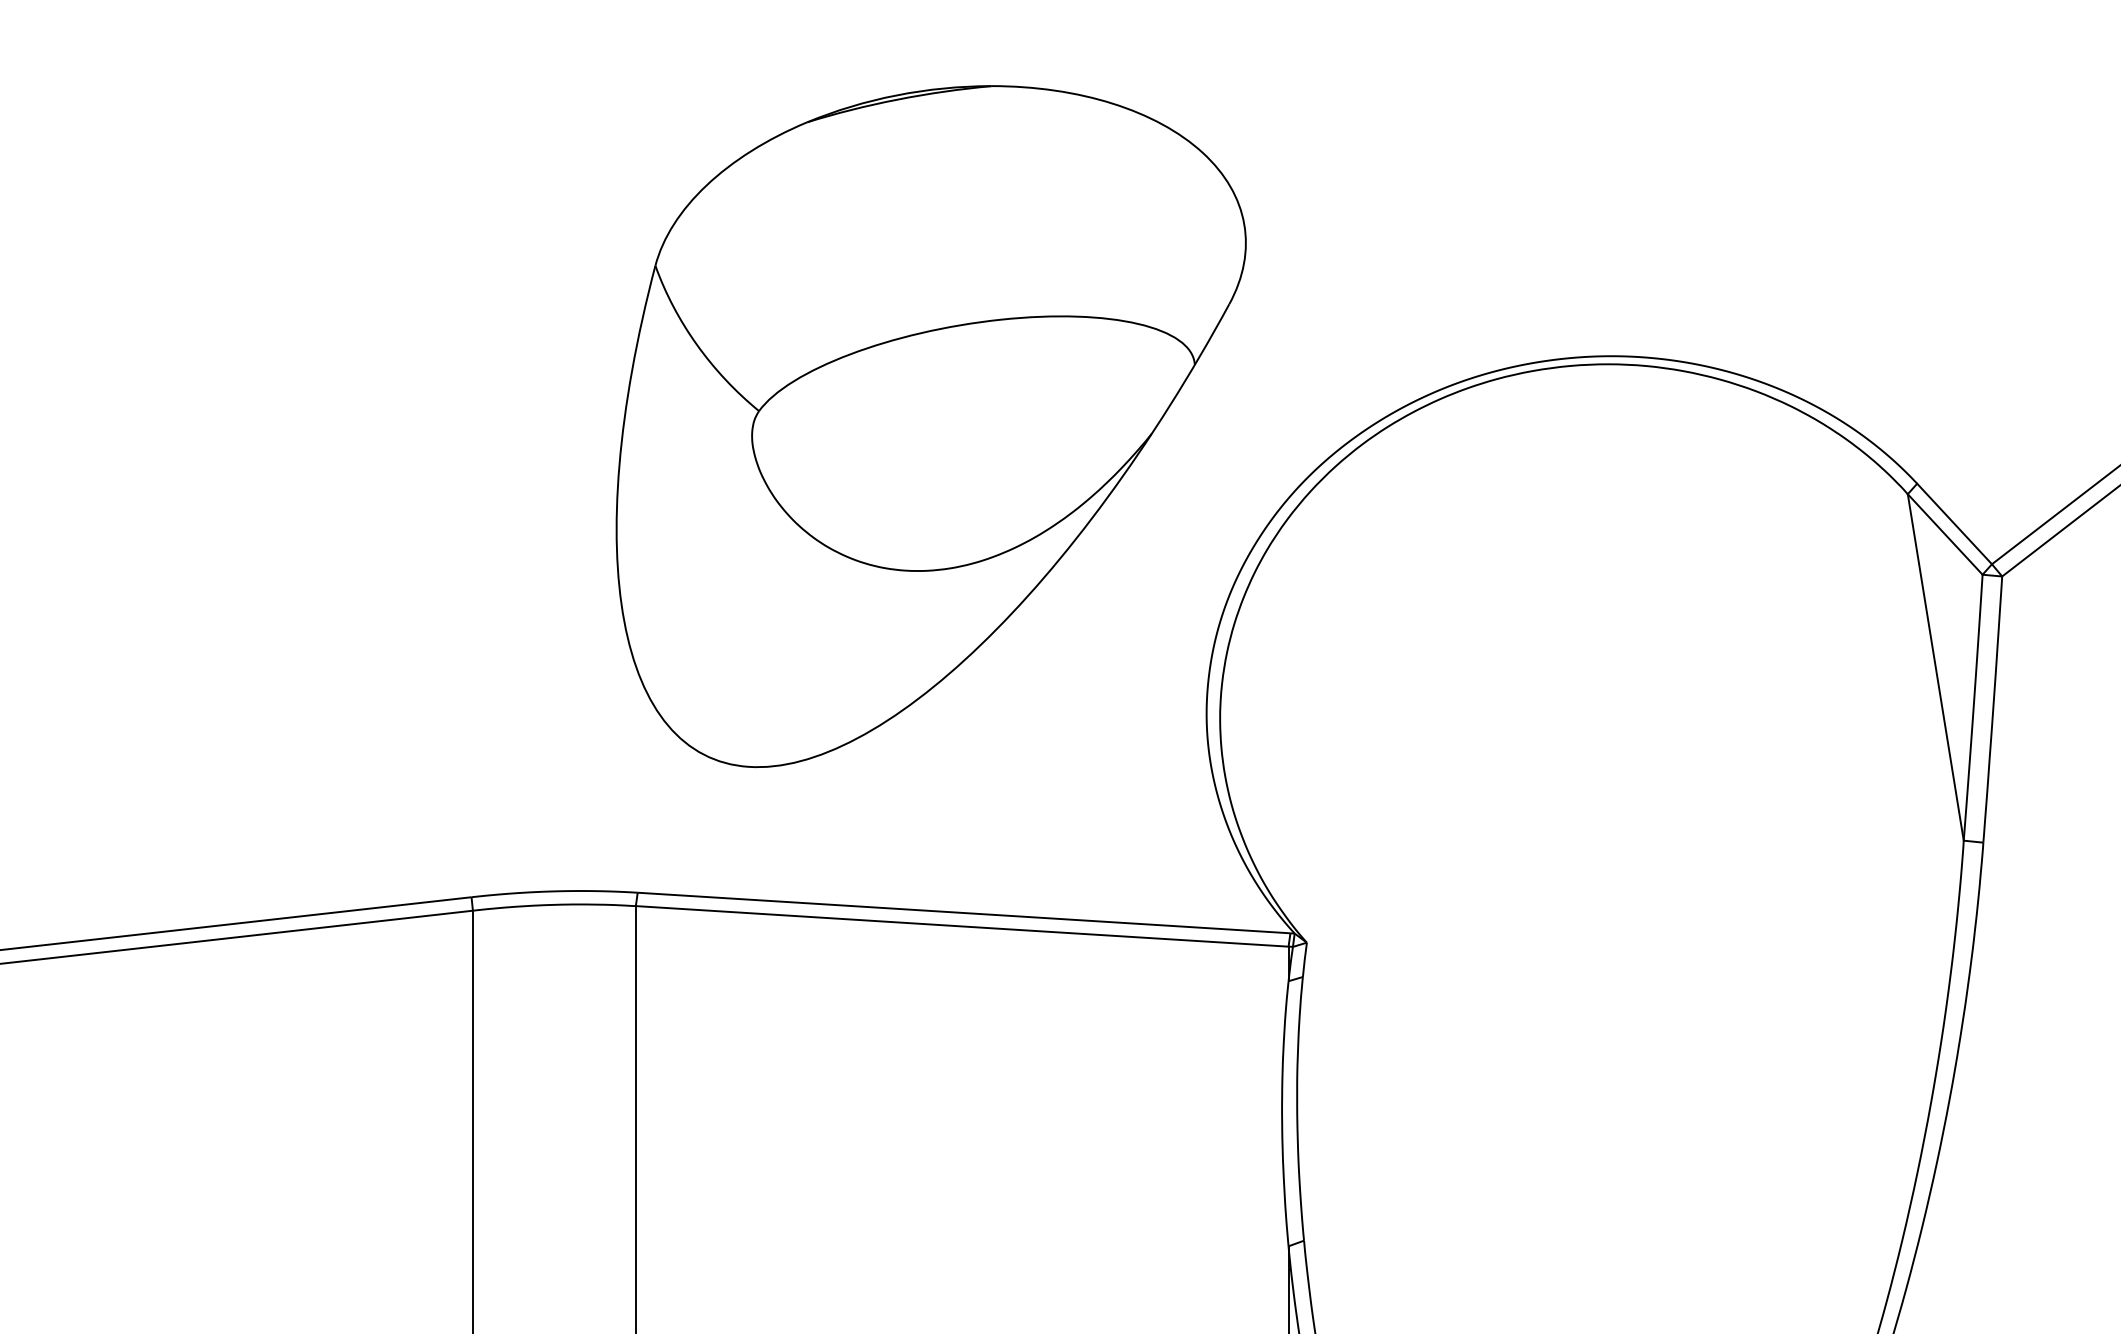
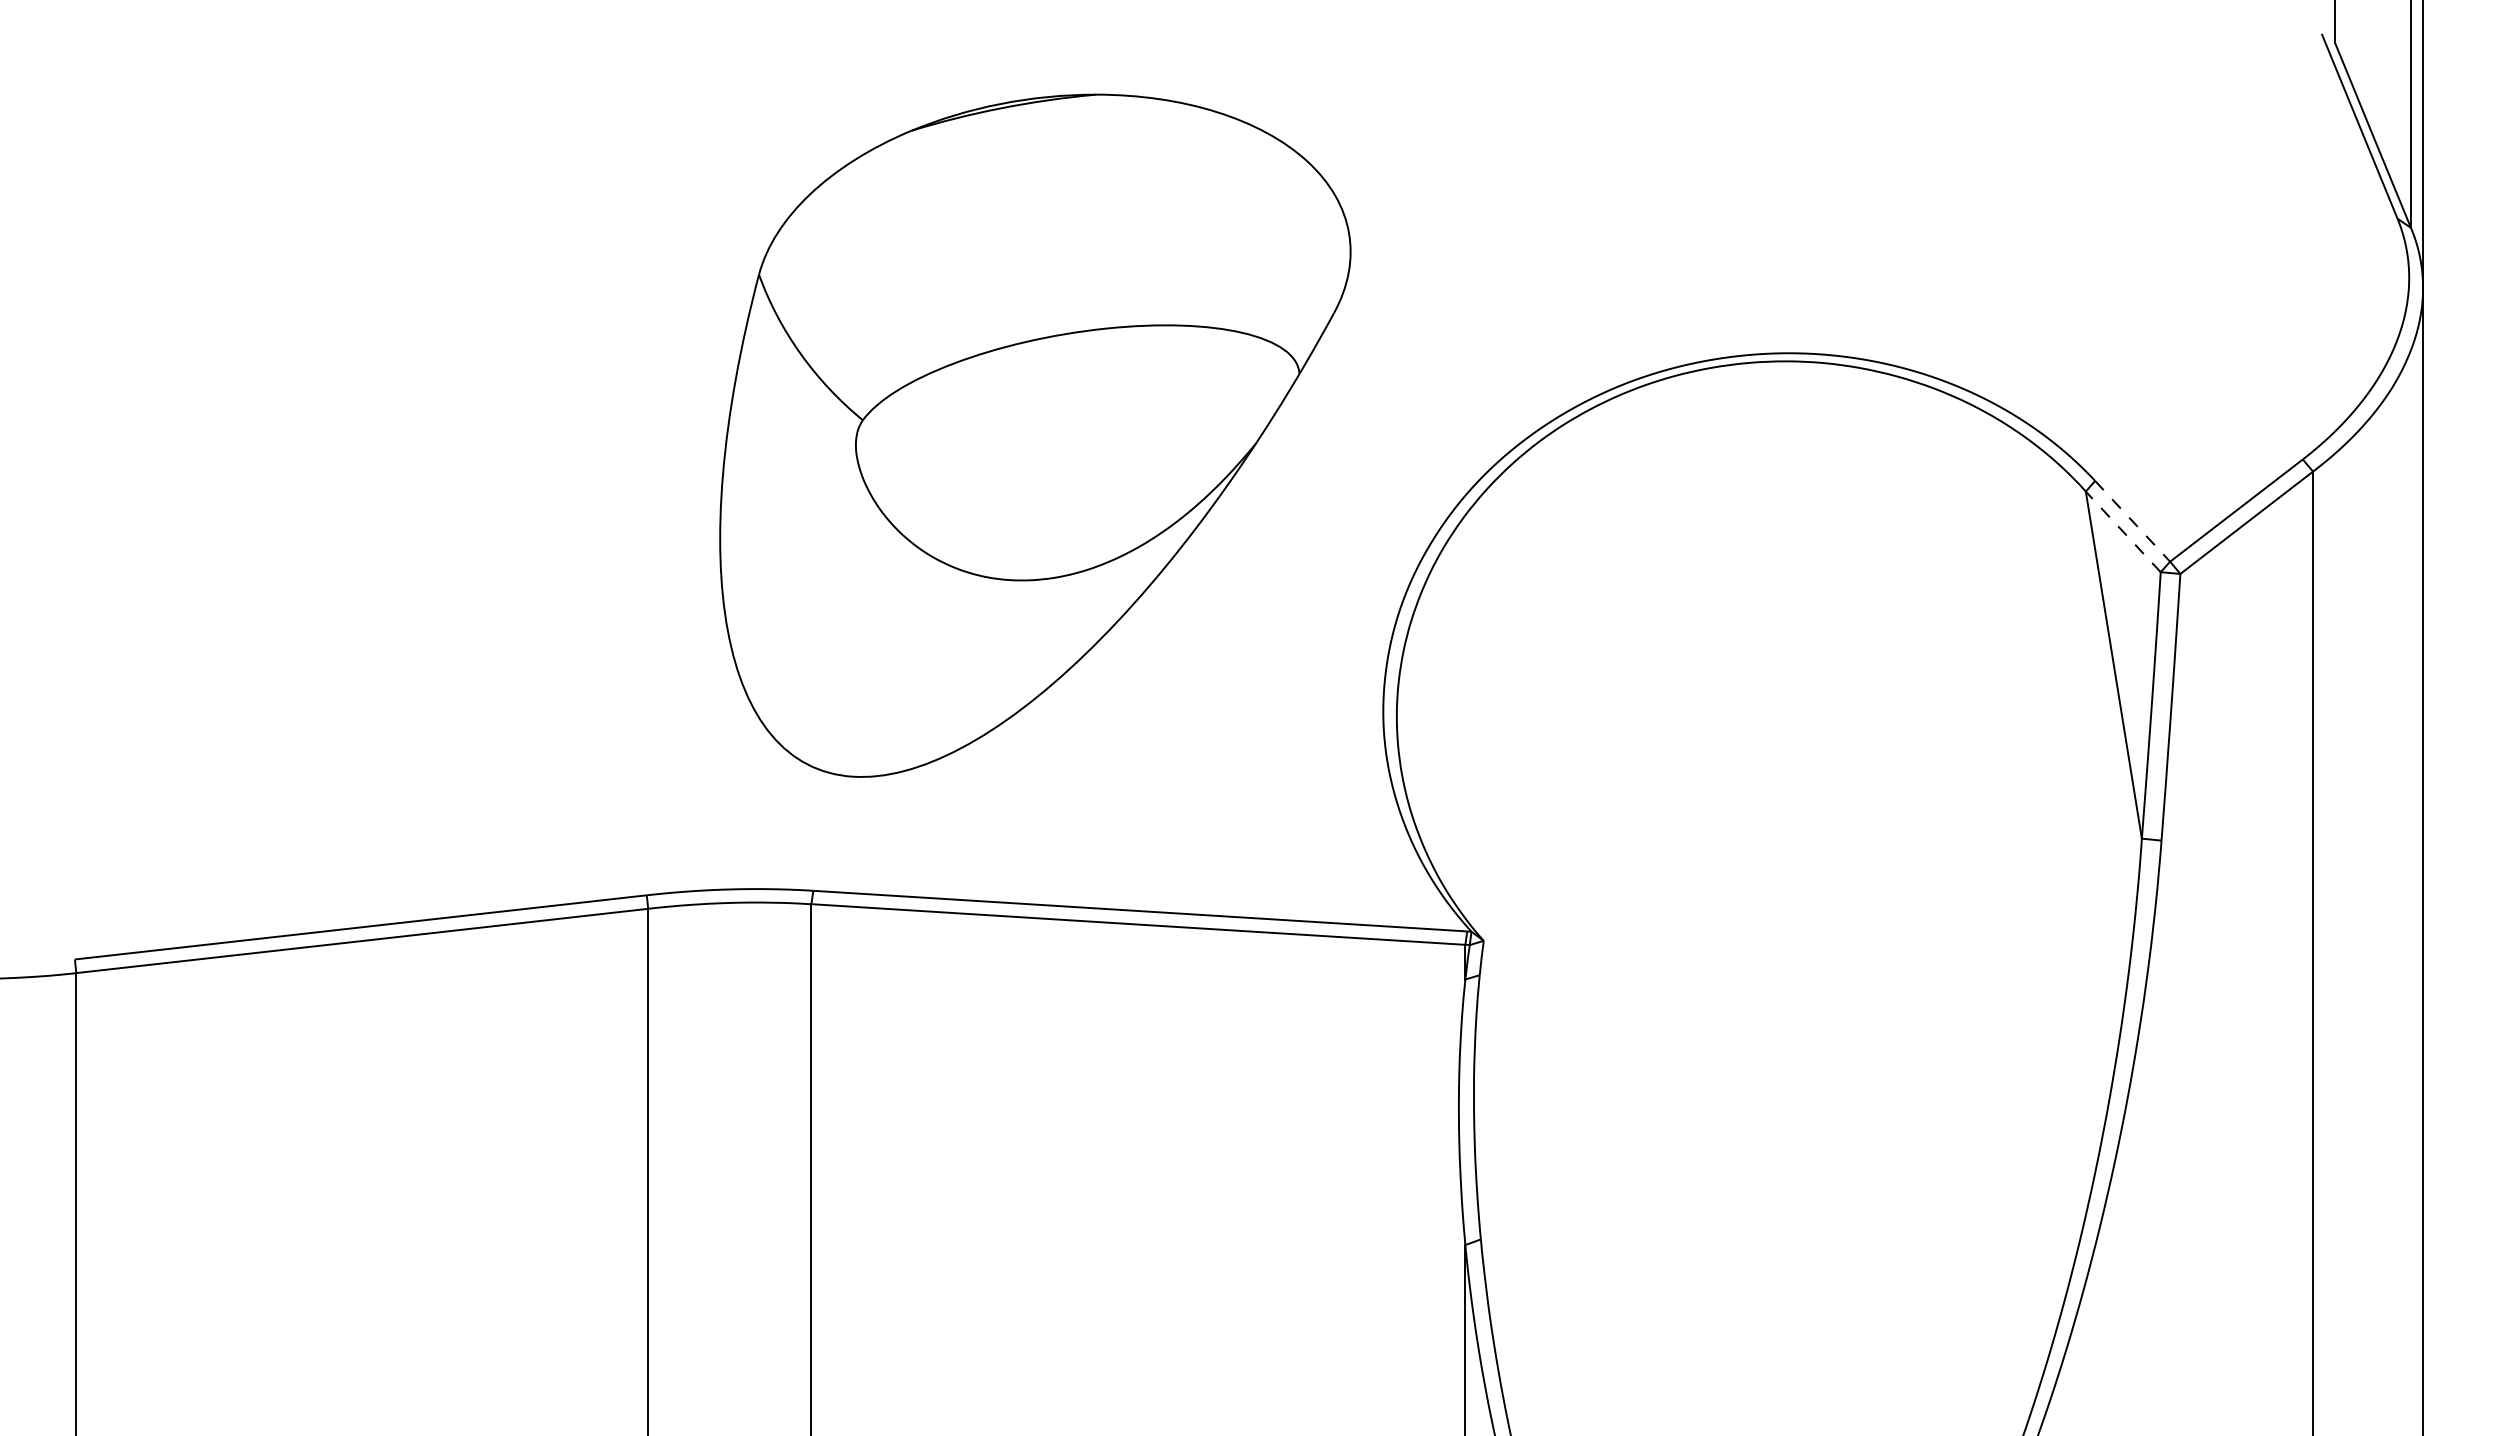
part: (931, 426) -> (1035, 435), moved
line: (1955, 524) -> (2133, 521), solid -> dashed
line: (1944, 534) -> (2122, 531), solid -> dashed

